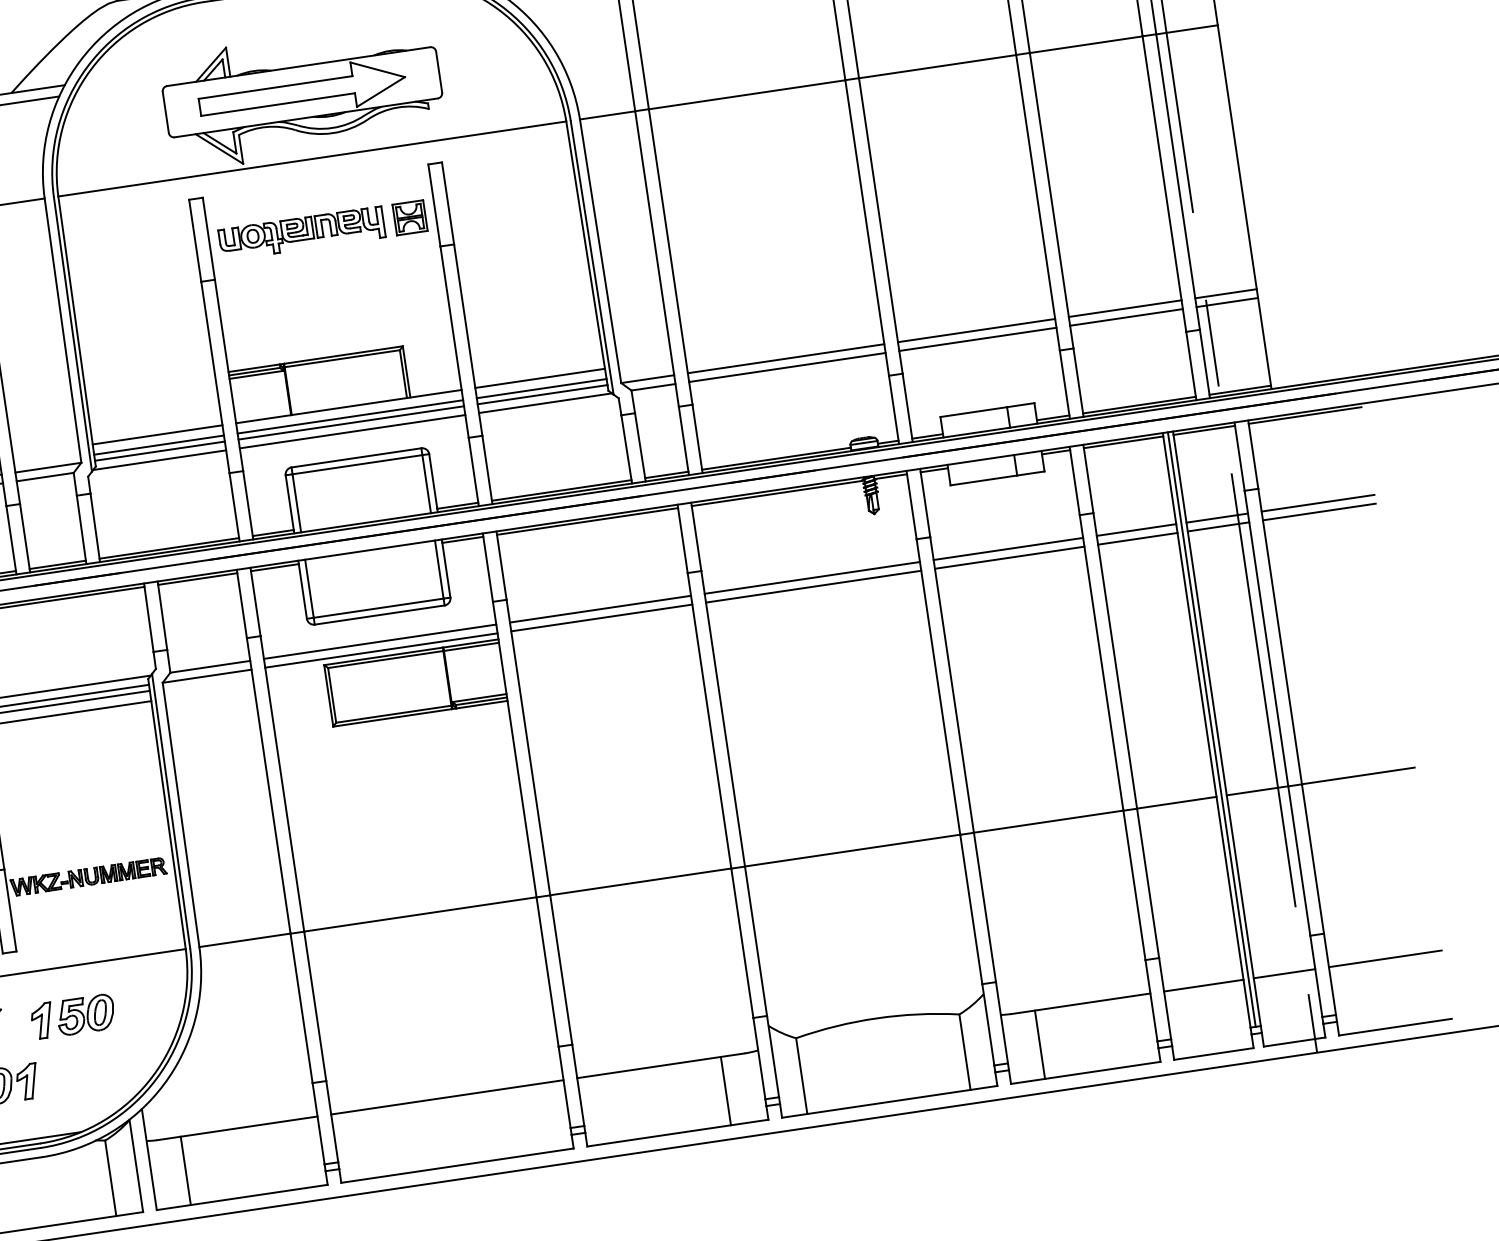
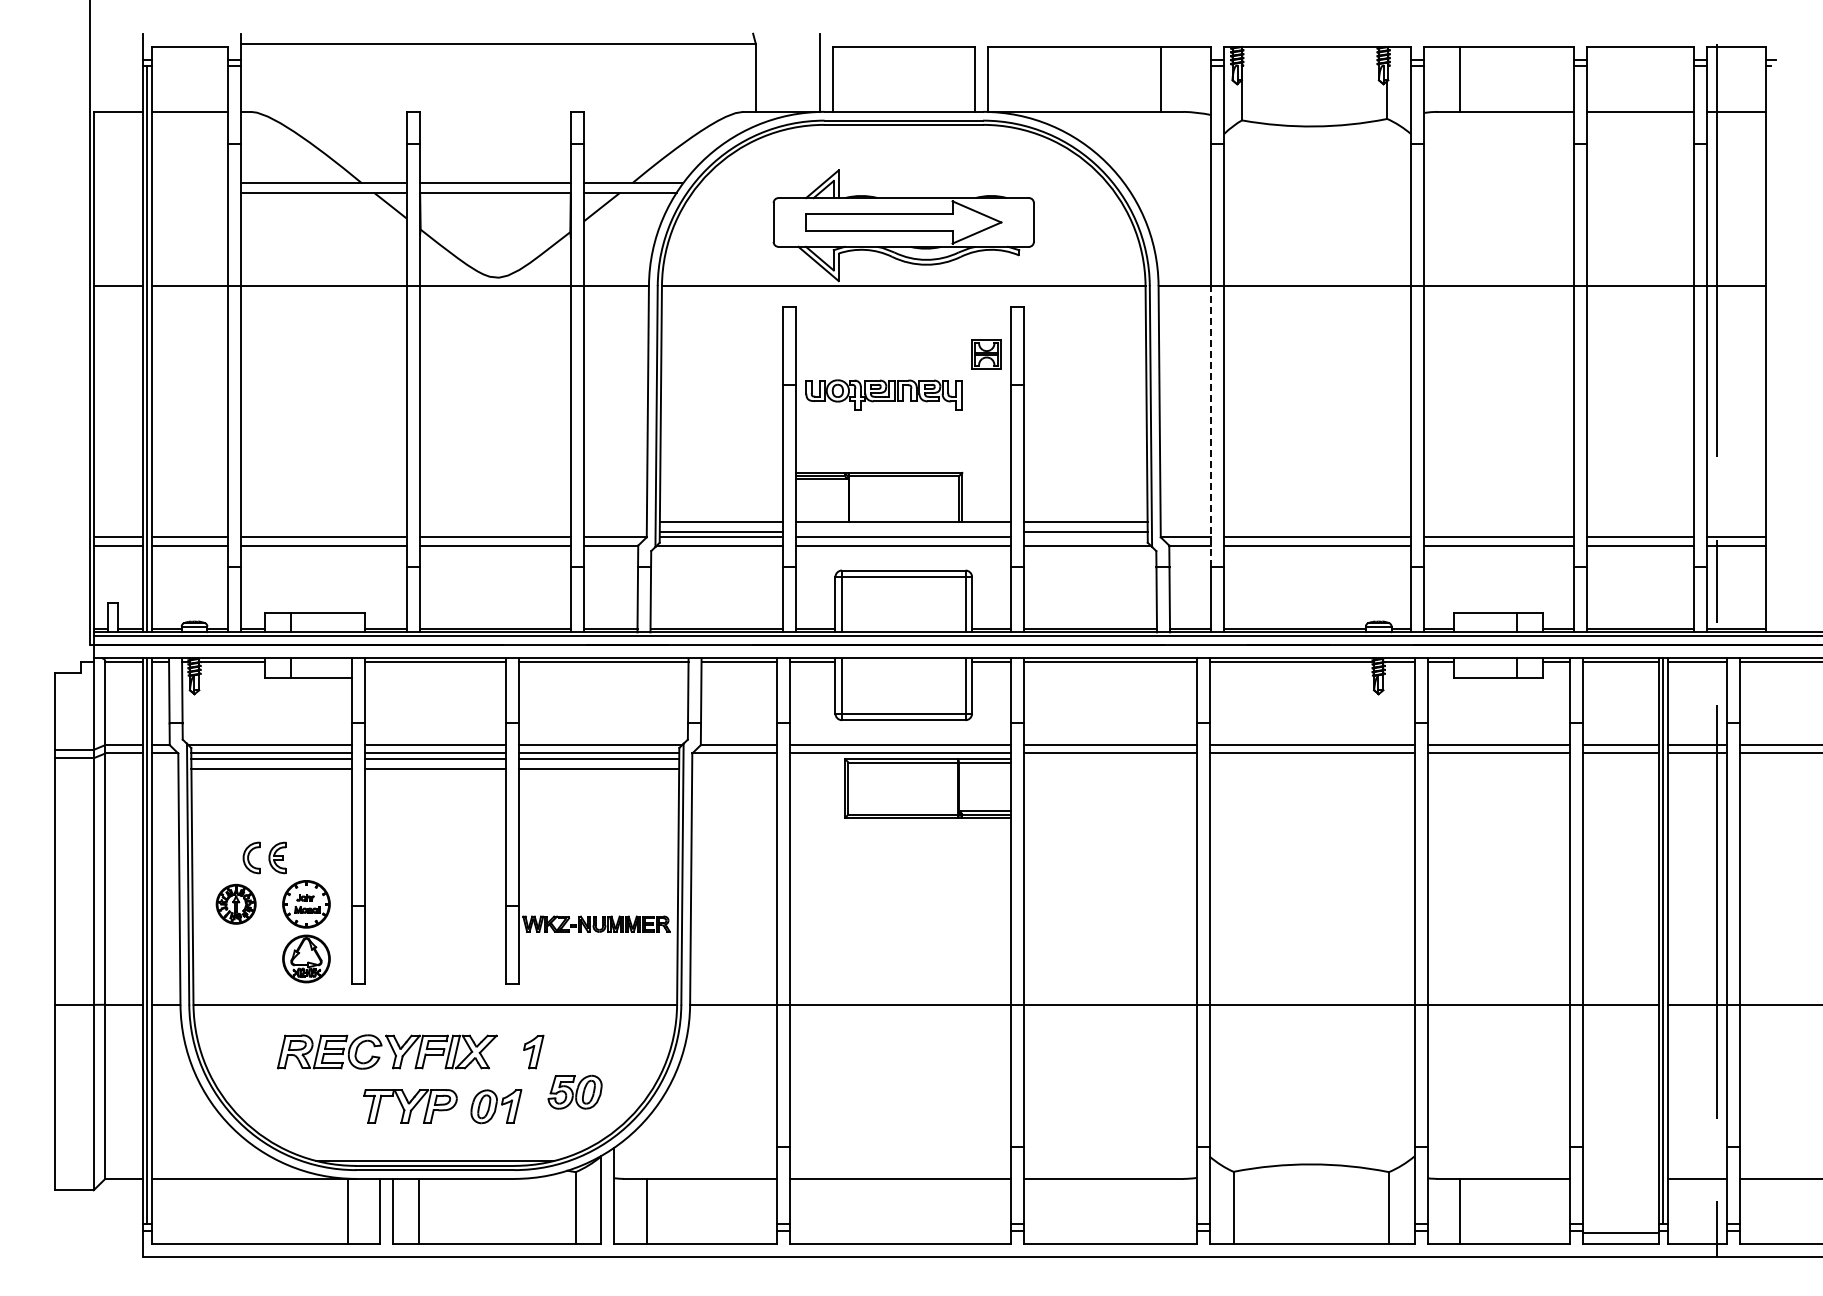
part: (301, 233) -> (883, 394), moved
line: (657, 258) -> (1211, 426), solid -> dashed
line: (542, 394) -> (1085, 537), removed
line: (350, 416) -> (903, 531), removed
line: (1203, 985) -> (1620, 1232), moved
part: (85, 1014) -> (574, 1091), moved
line: (725, 1090) -> (1160, 1210), removed

